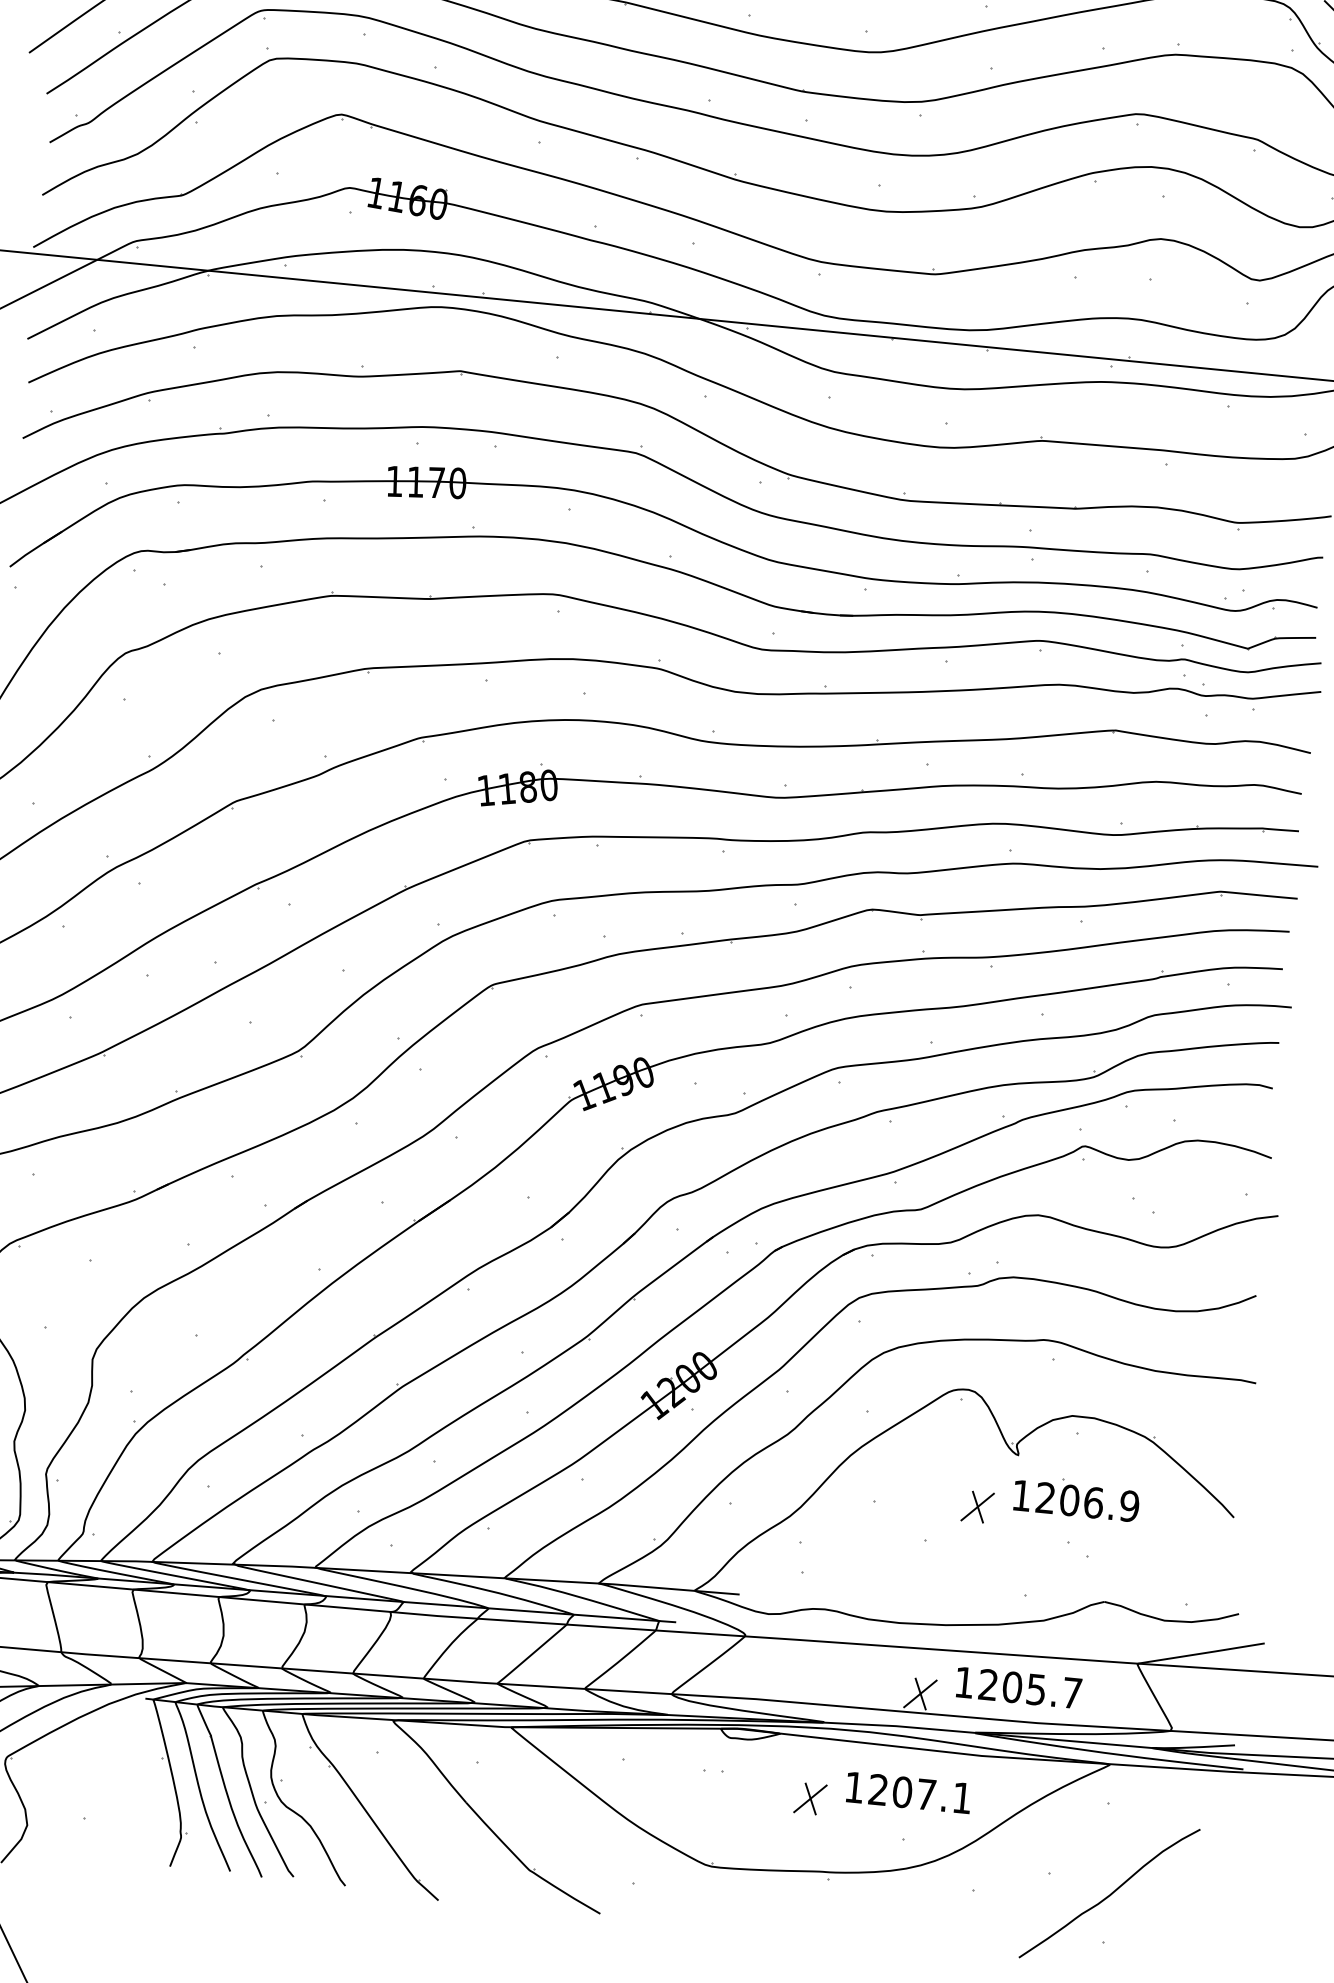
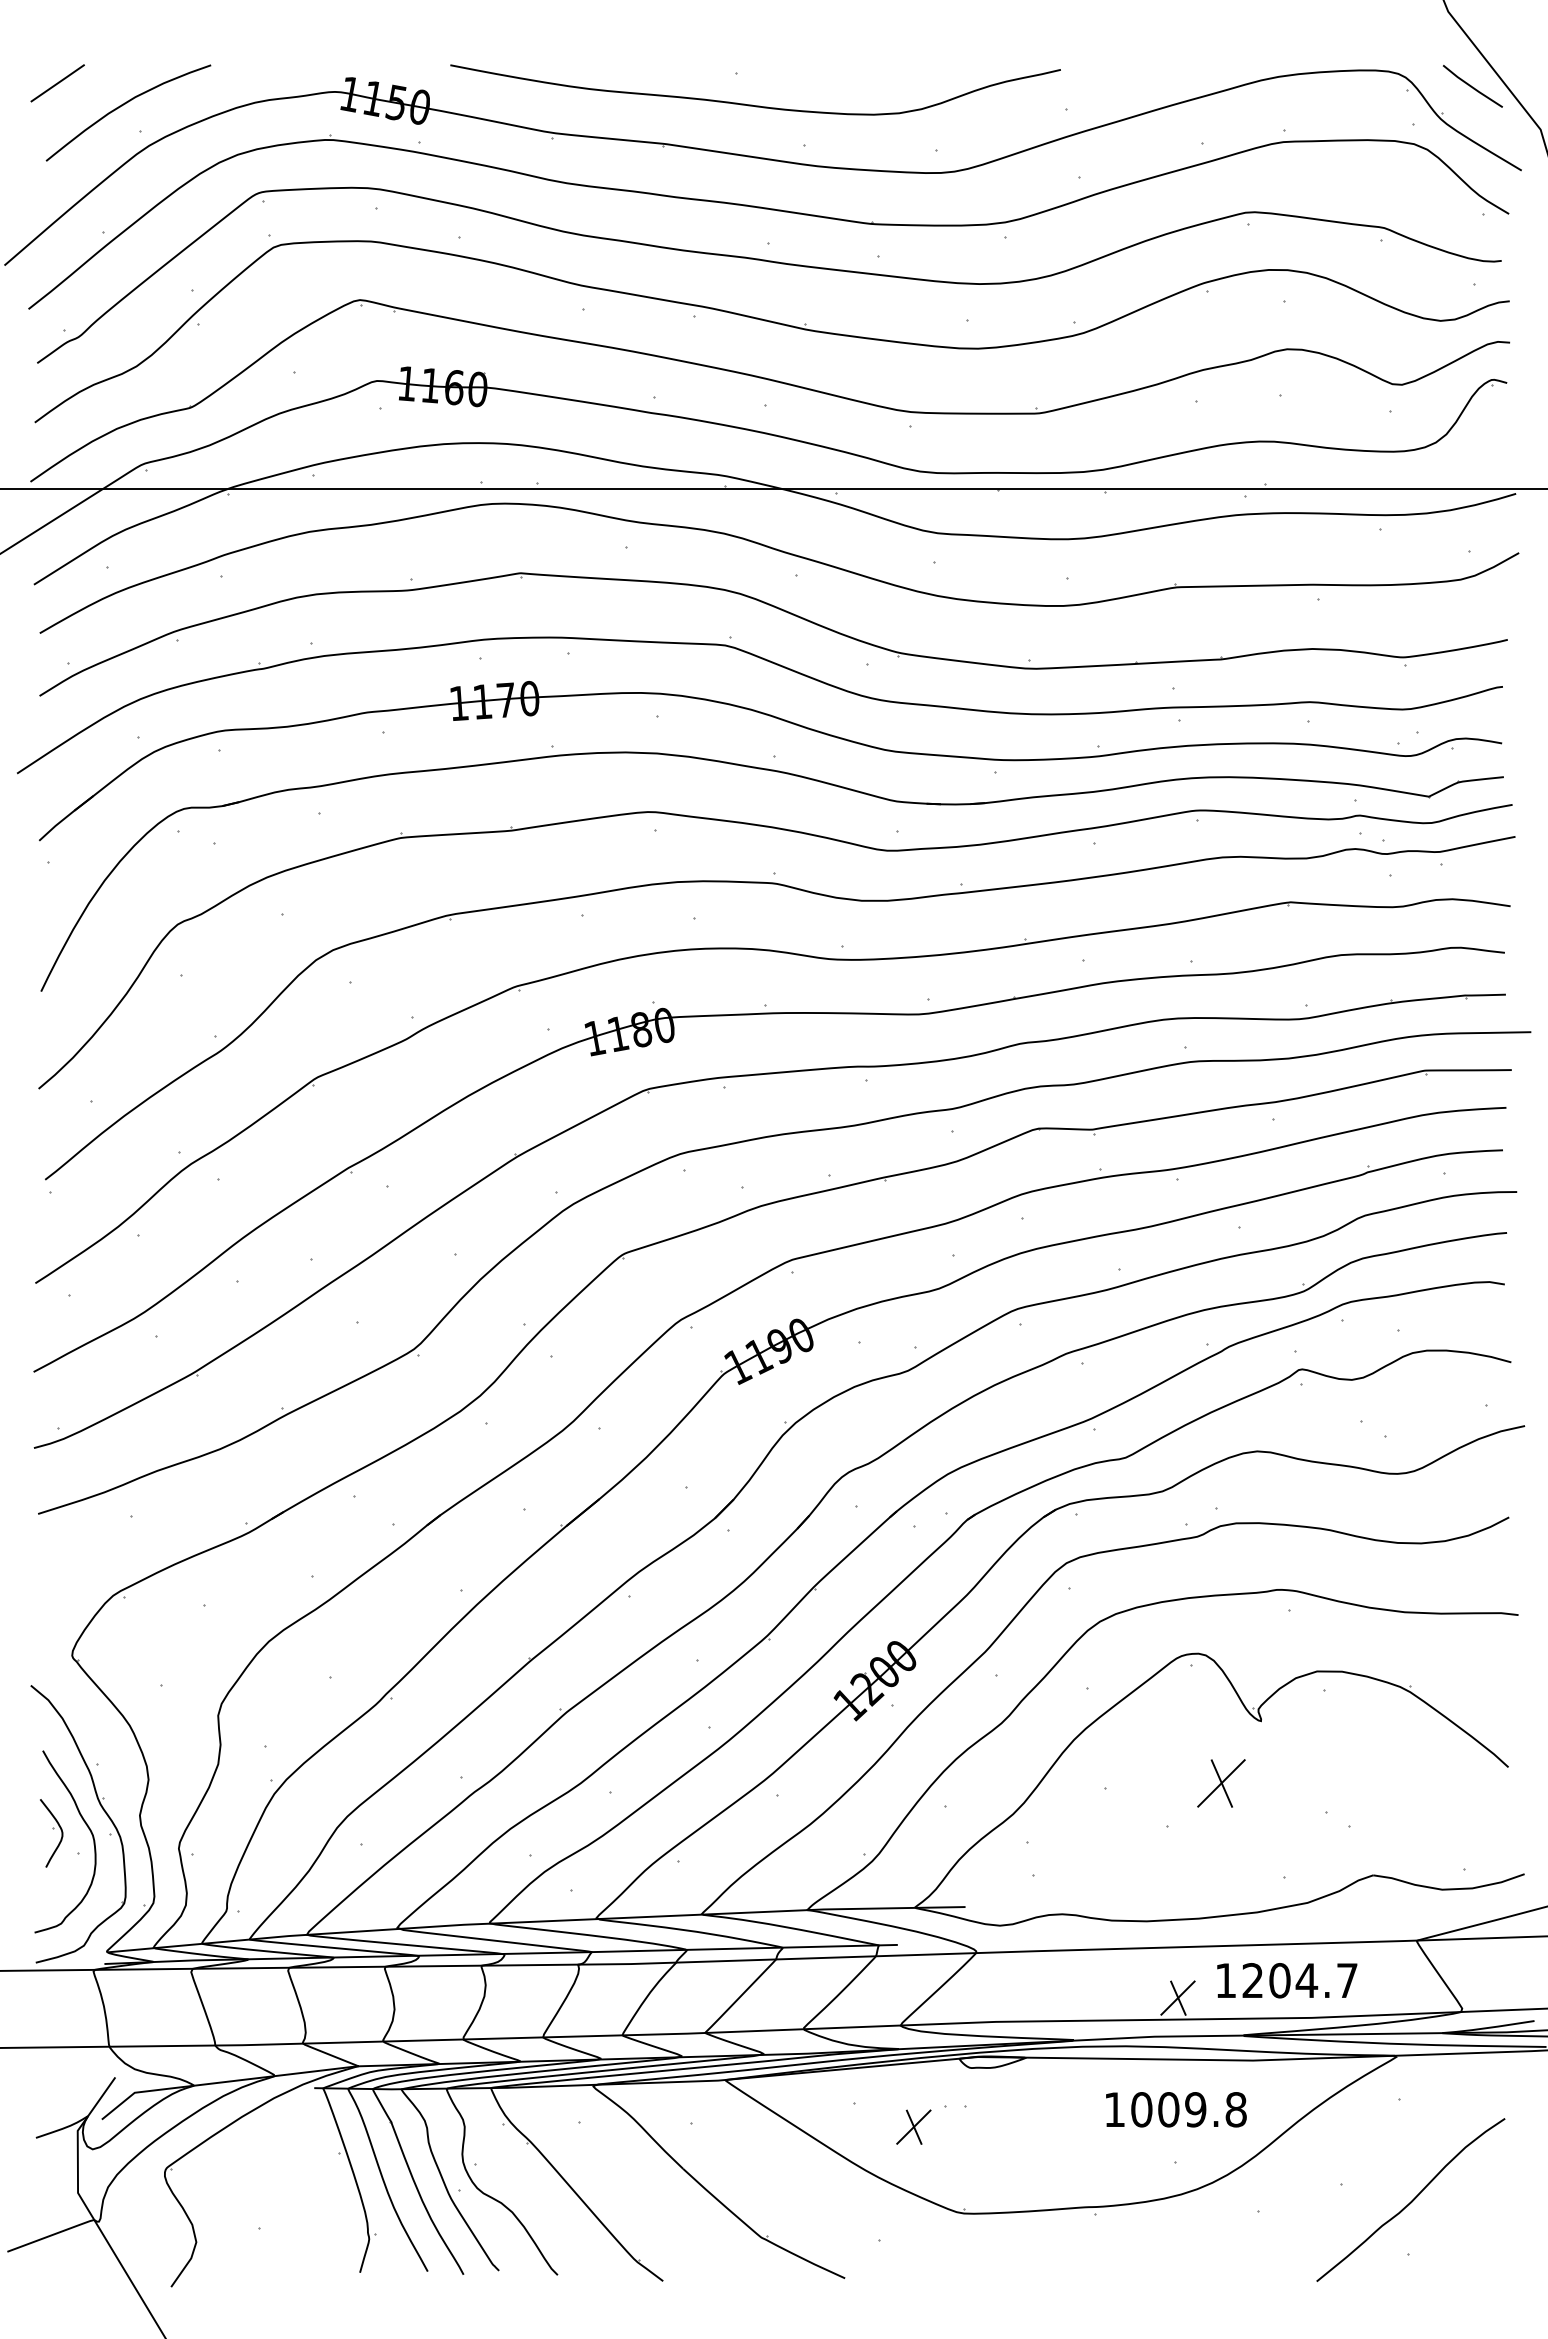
part: (1076, 1497) -> (1330, 1762), removed
part: (977, 1507) -> (1221, 1783), size x1.4
text: (1036, 1689) -> (1306, 1980), 1205.7 -> 1204.7
text: (920, 1793) -> (1188, 2109), 1207.1 -> 1009.8
part: (810, 1798) -> (913, 2126), moved

